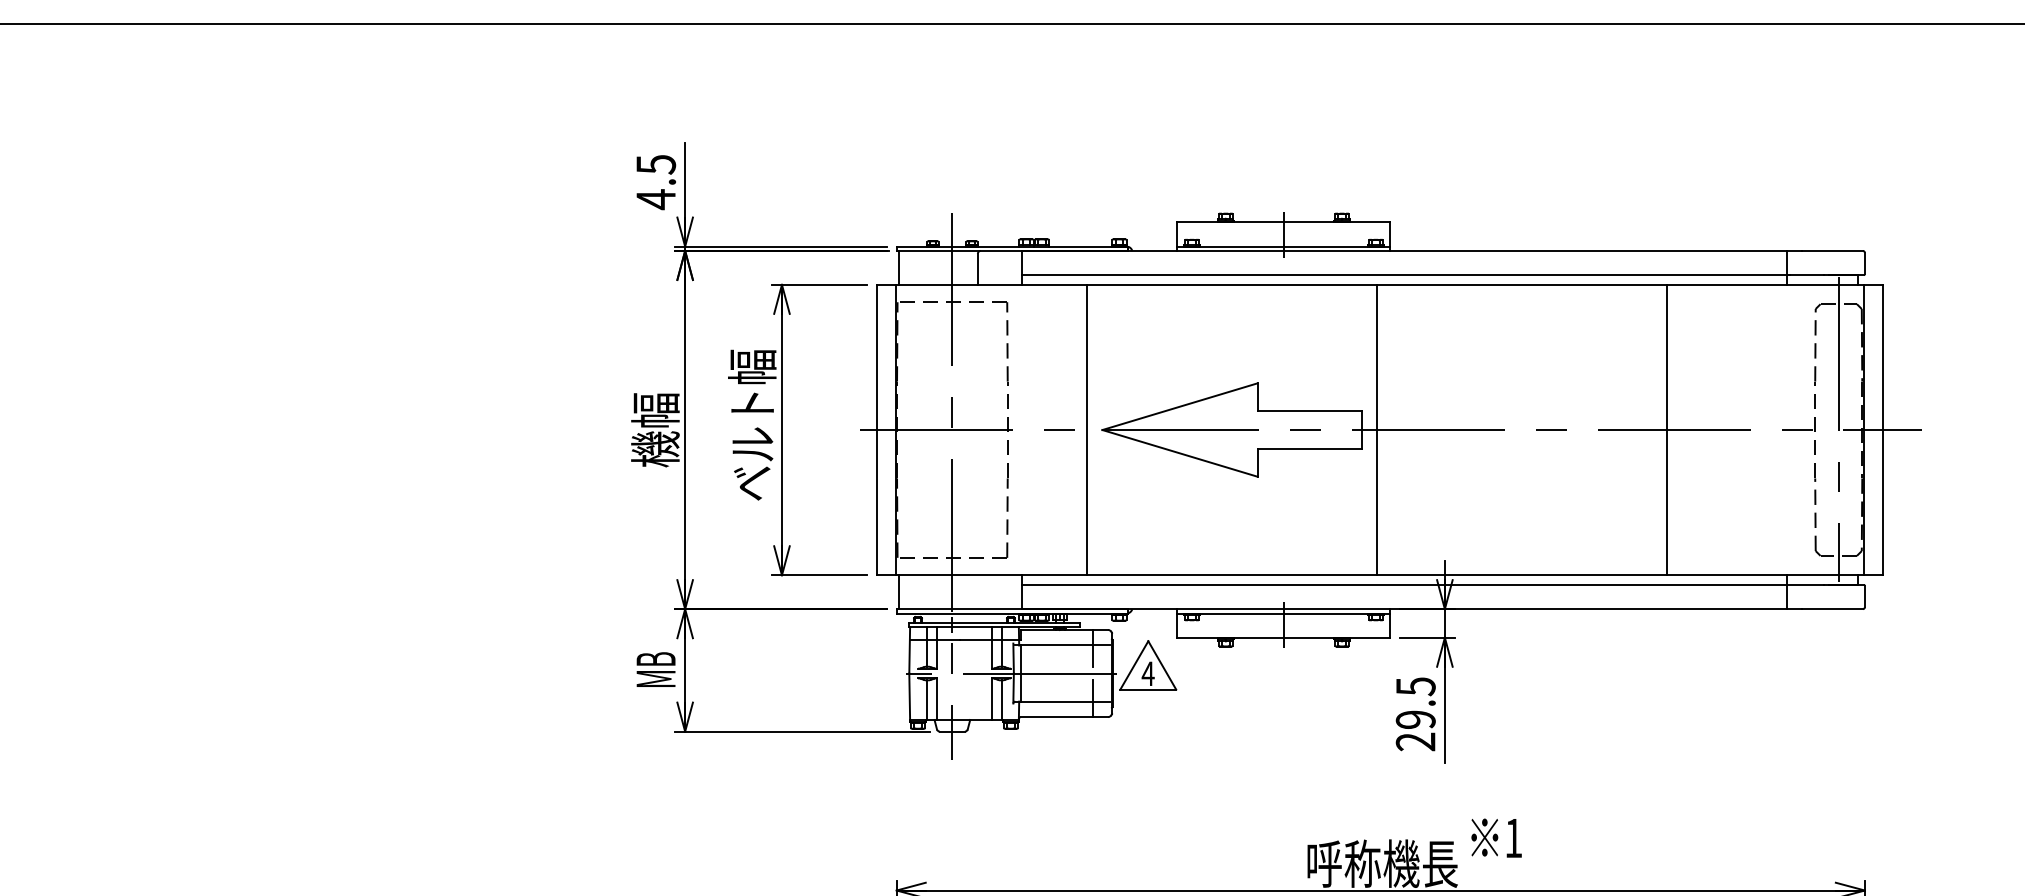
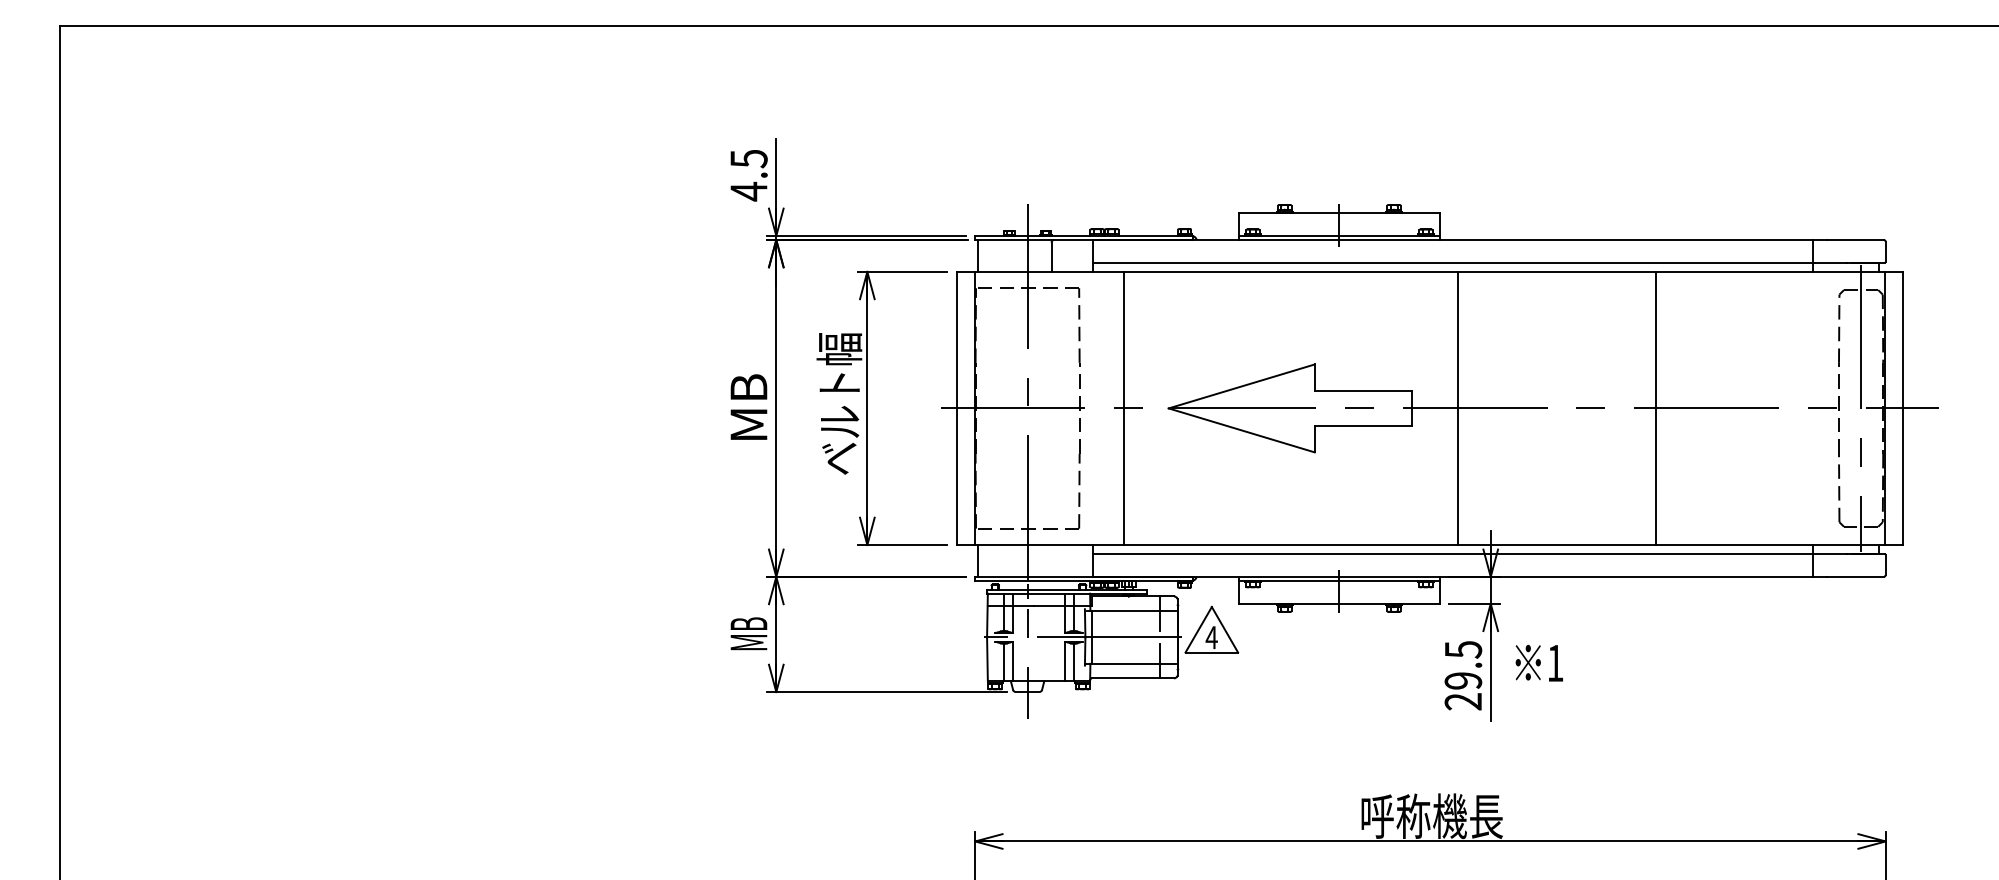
text: (655, 430) -> (748, 408), 機幅 -> MB
line: (1086, 430) -> (1123, 408), moved
line: (1376, 430) -> (1458, 408), moved
line: (1666, 430) -> (1655, 408), moved
text: (1495, 837) -> (1538, 662), moved

